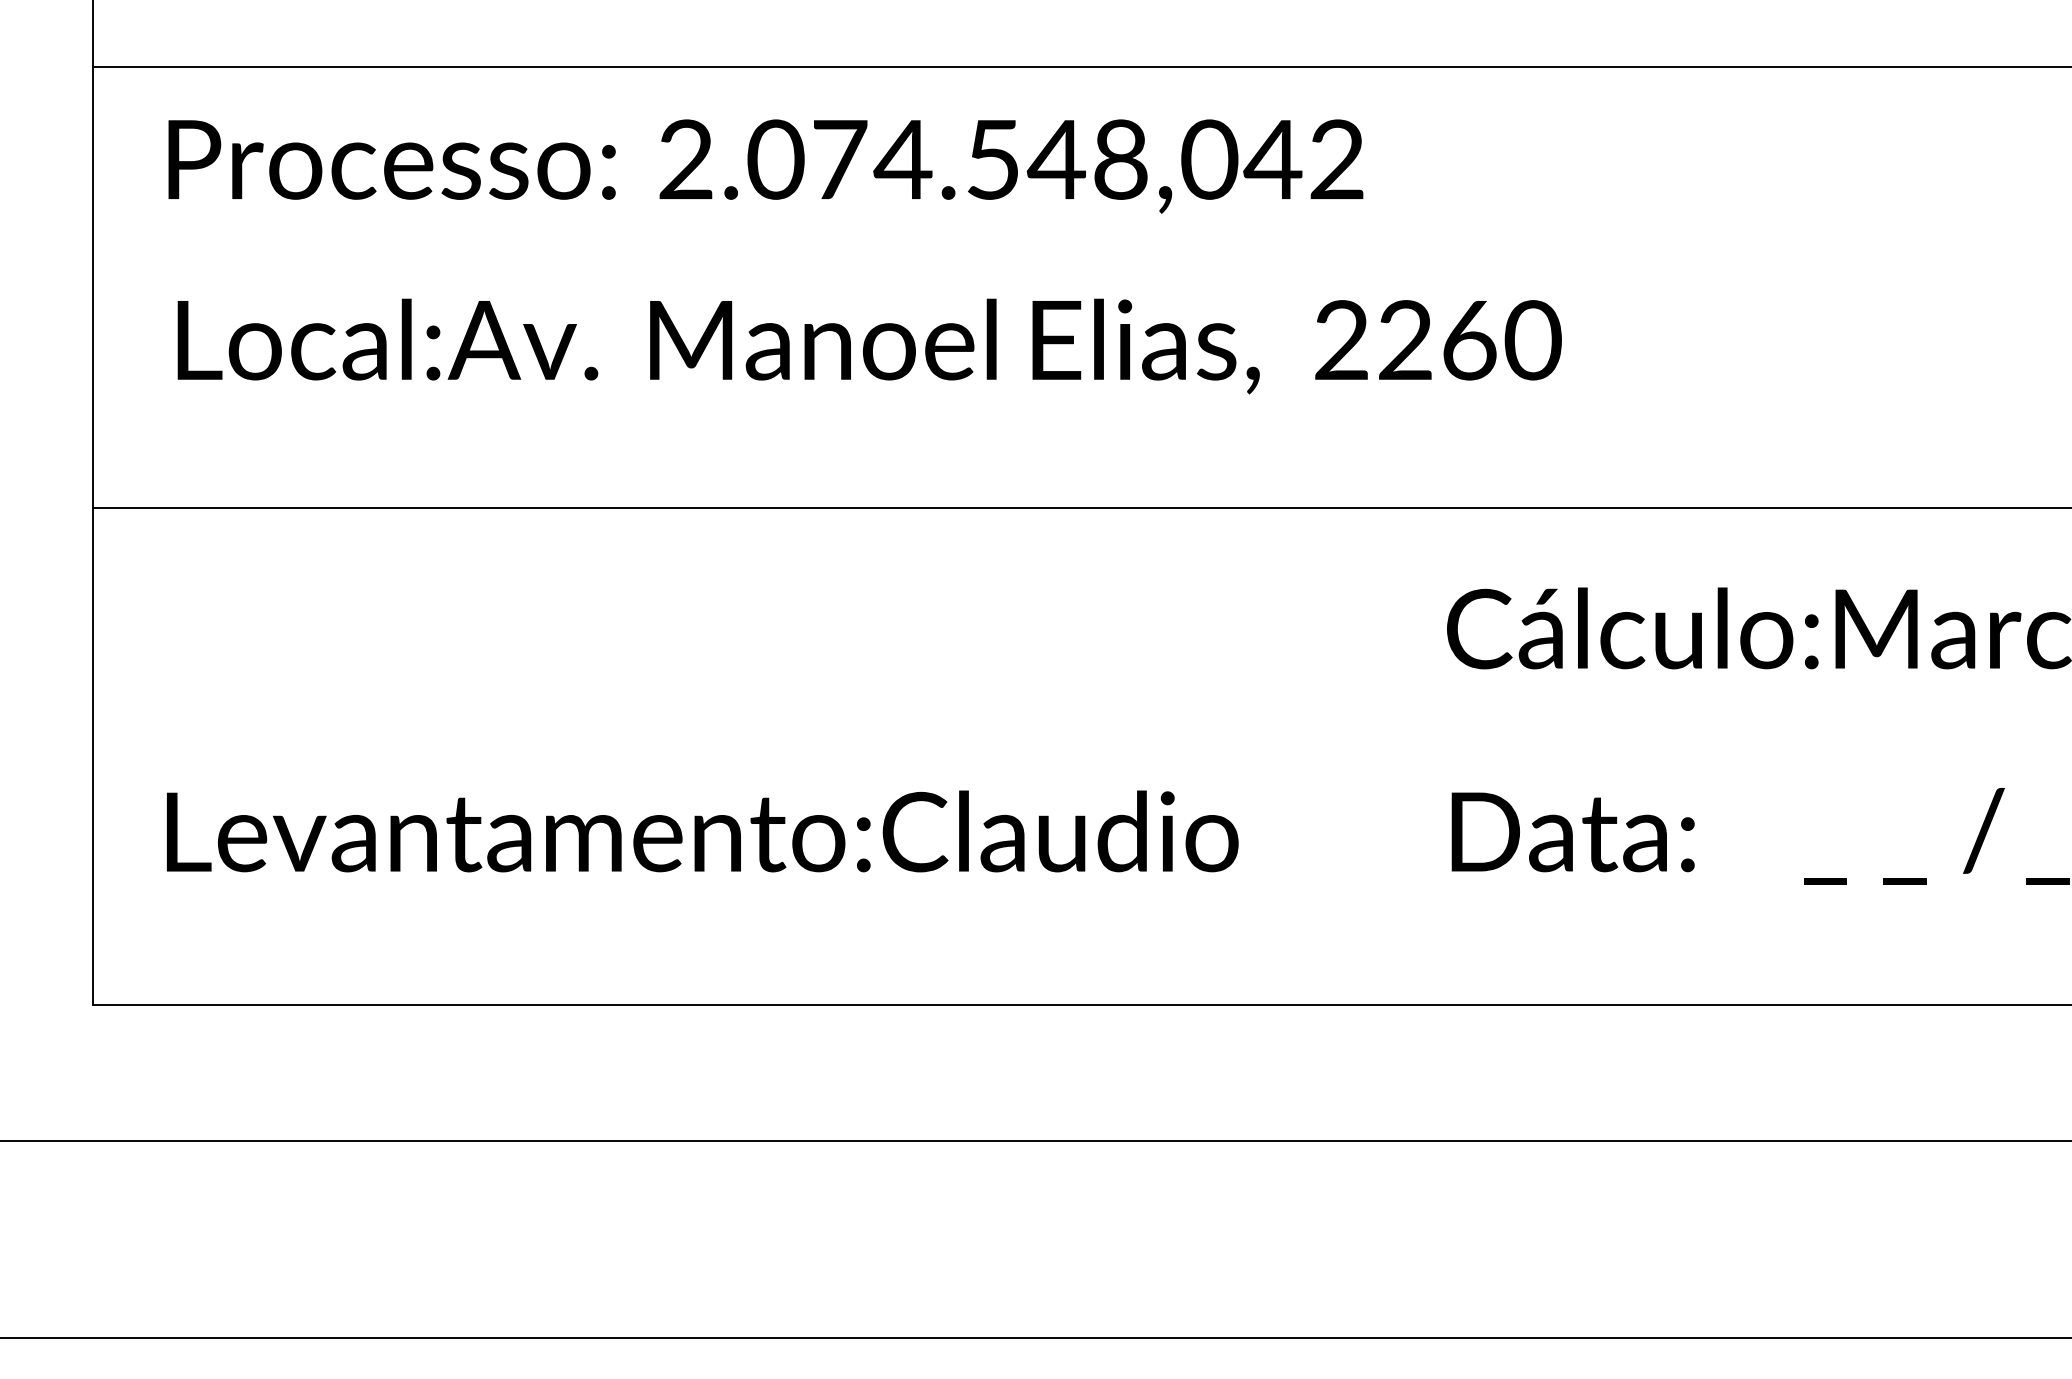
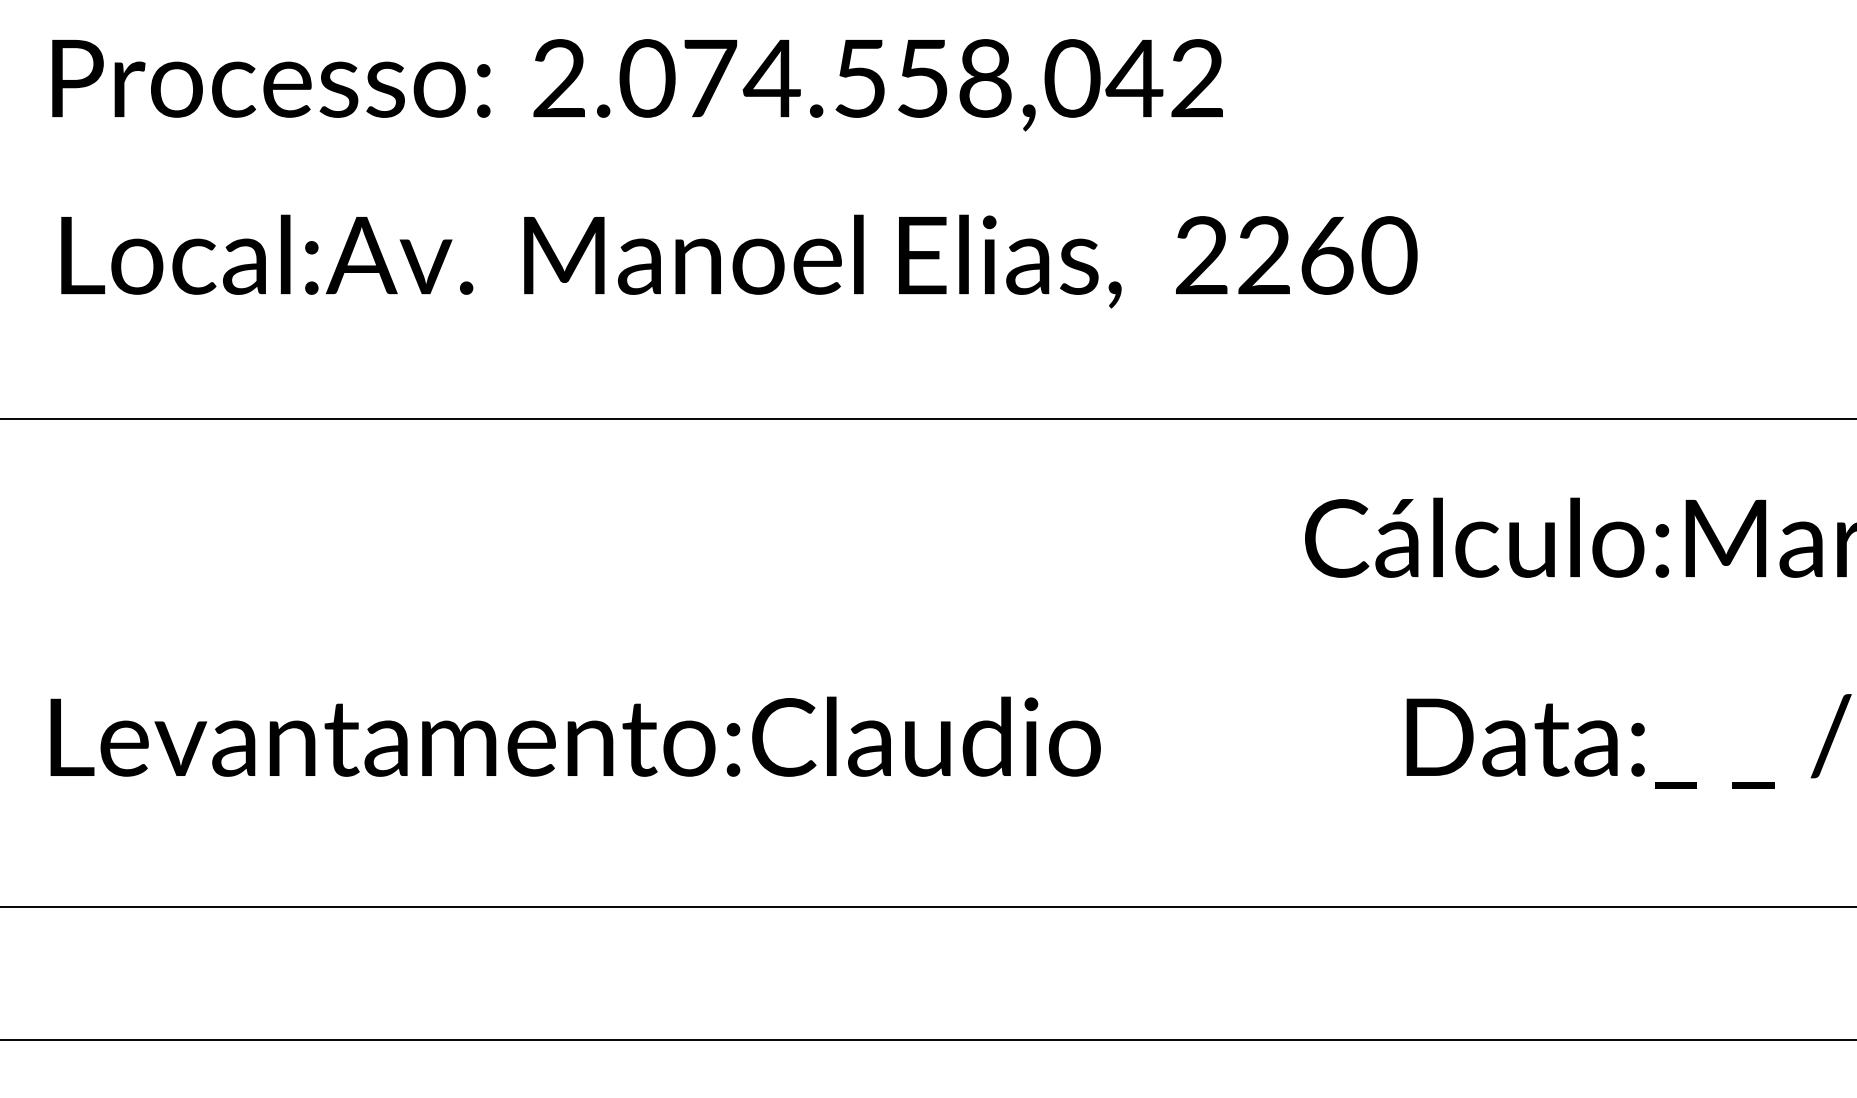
text: (1055, 159) -> (921, 78), 2.074.548,042 -> 2.074.558,042
text: (1572, 832) -> (1525, 737), moved

